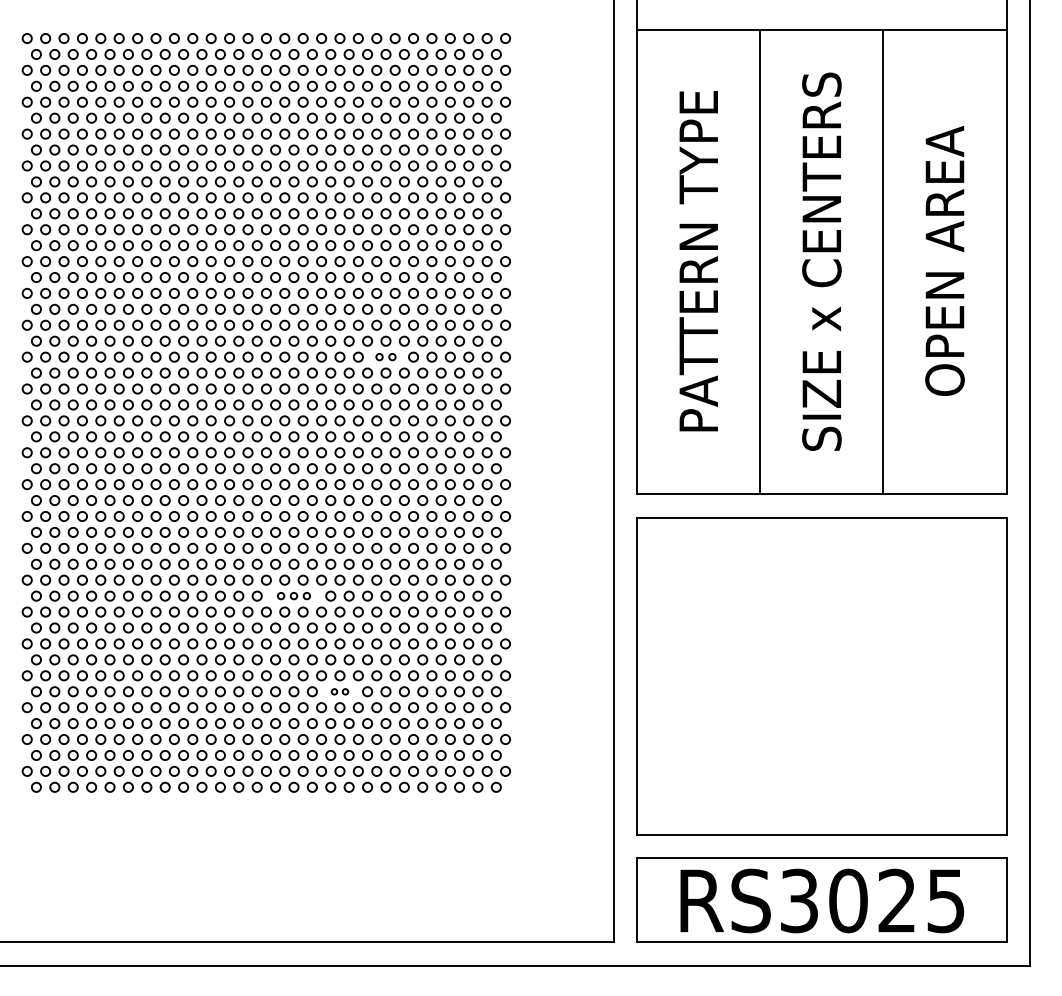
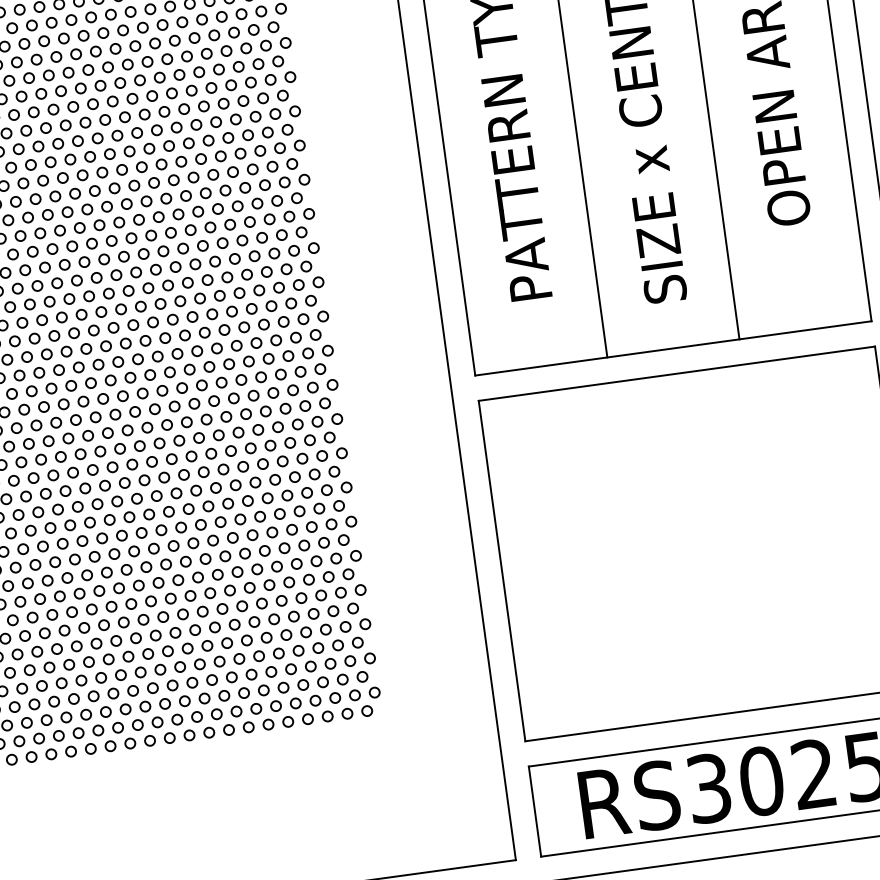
part: (385, 356) -> (184, 265), size x1.43
part: (293, 595) -> (121, 535), size x1.43
part: (339, 691) -> (184, 631), size x1.67

